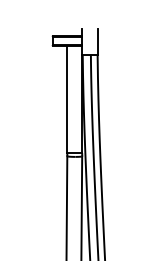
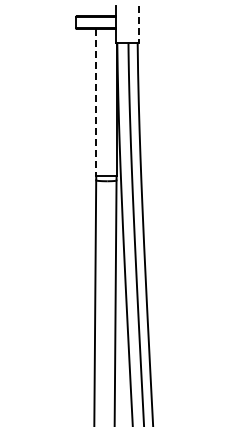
line: (98, 42) -> (138, 24), solid -> dashed
line: (67, 99) -> (96, 102), solid -> dashed

